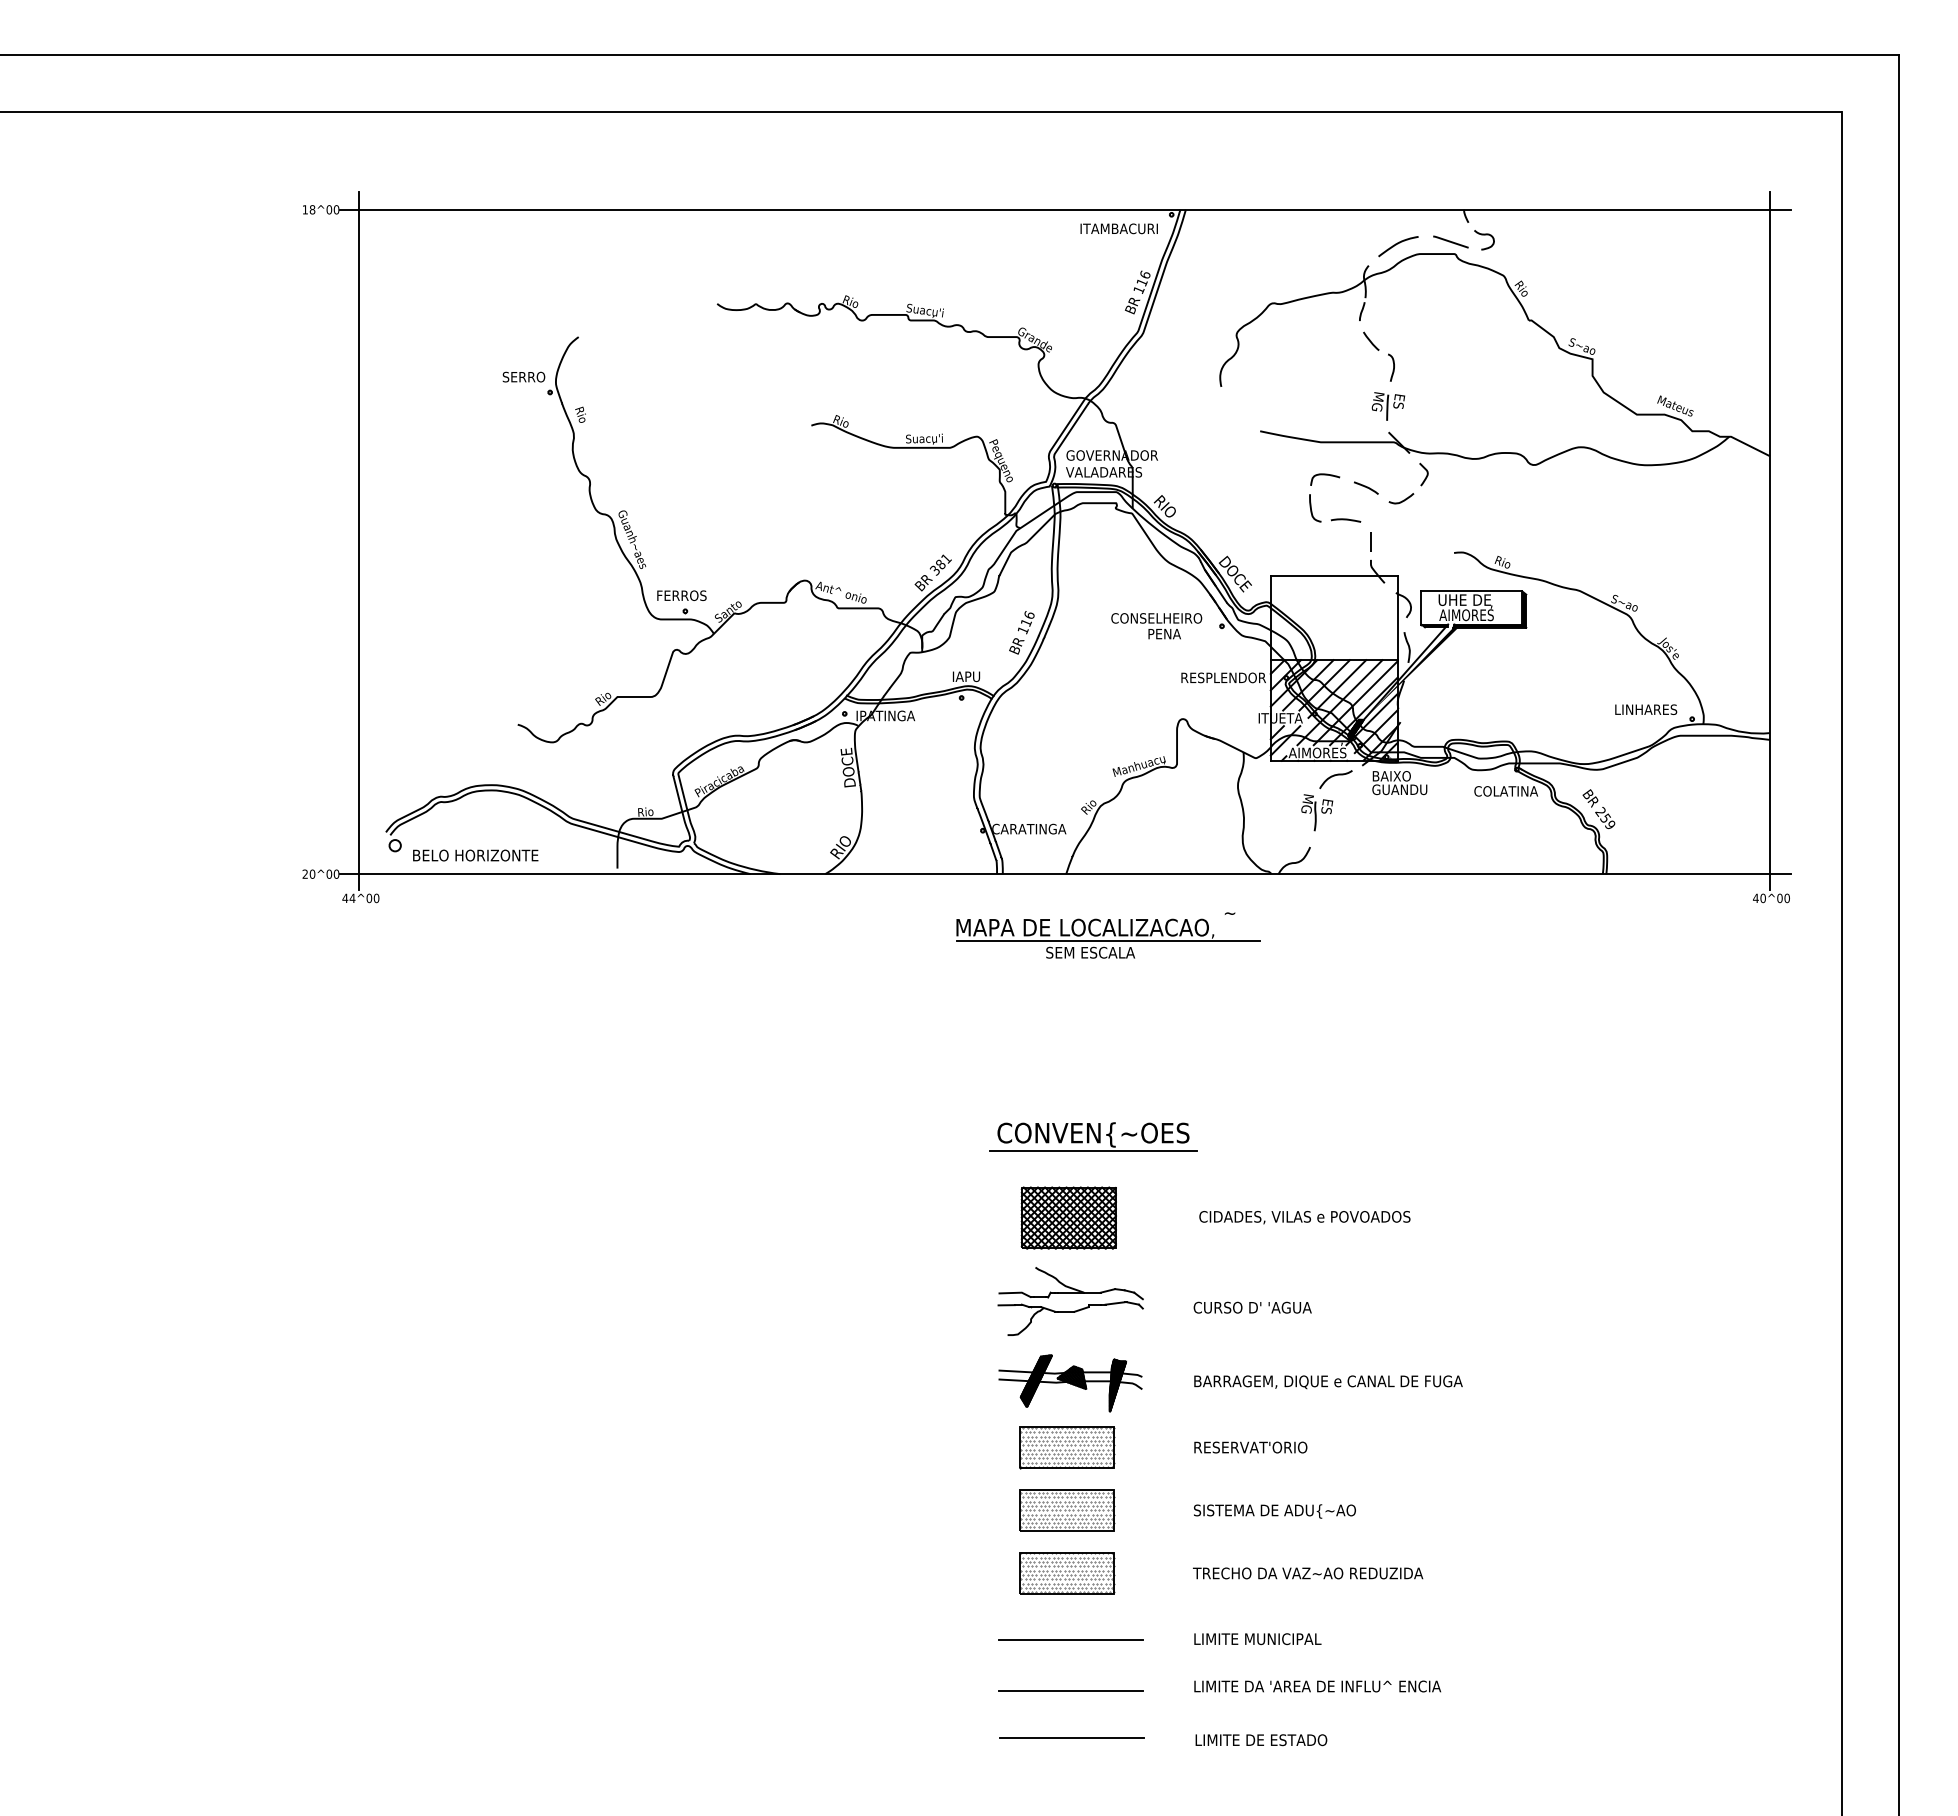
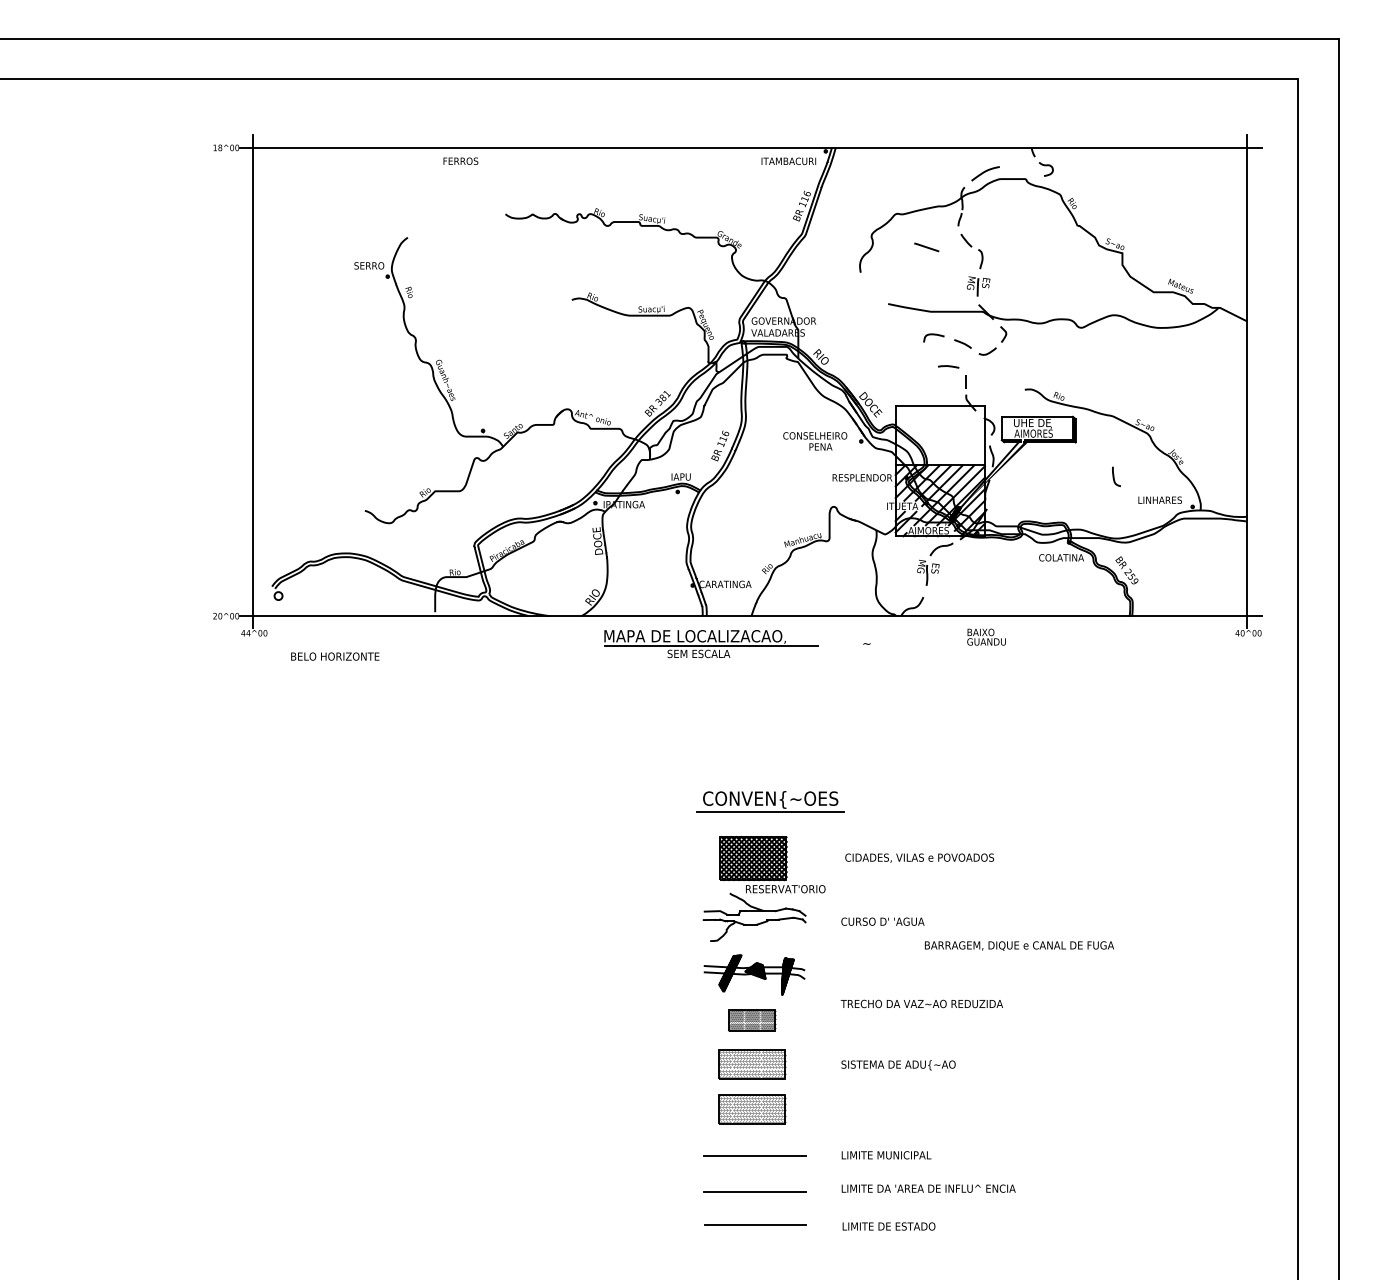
line: (1450, 241) -> (926, 247), moved
curve: (1312, 510) -> (1114, 478), moved
text: (681, 595) -> (460, 161), moved
text: (1399, 783) -> (986, 637), moved
text: (475, 855) -> (335, 656), moved
part: (1108, 938) -> (711, 643), moved
text: (1328, 1382) -> (1019, 946), moved
part: (1067, 1447) -> (752, 1020), size x0.7
text: (1250, 1447) -> (785, 889), moved
text: (1308, 1573) -> (922, 1004), moved

